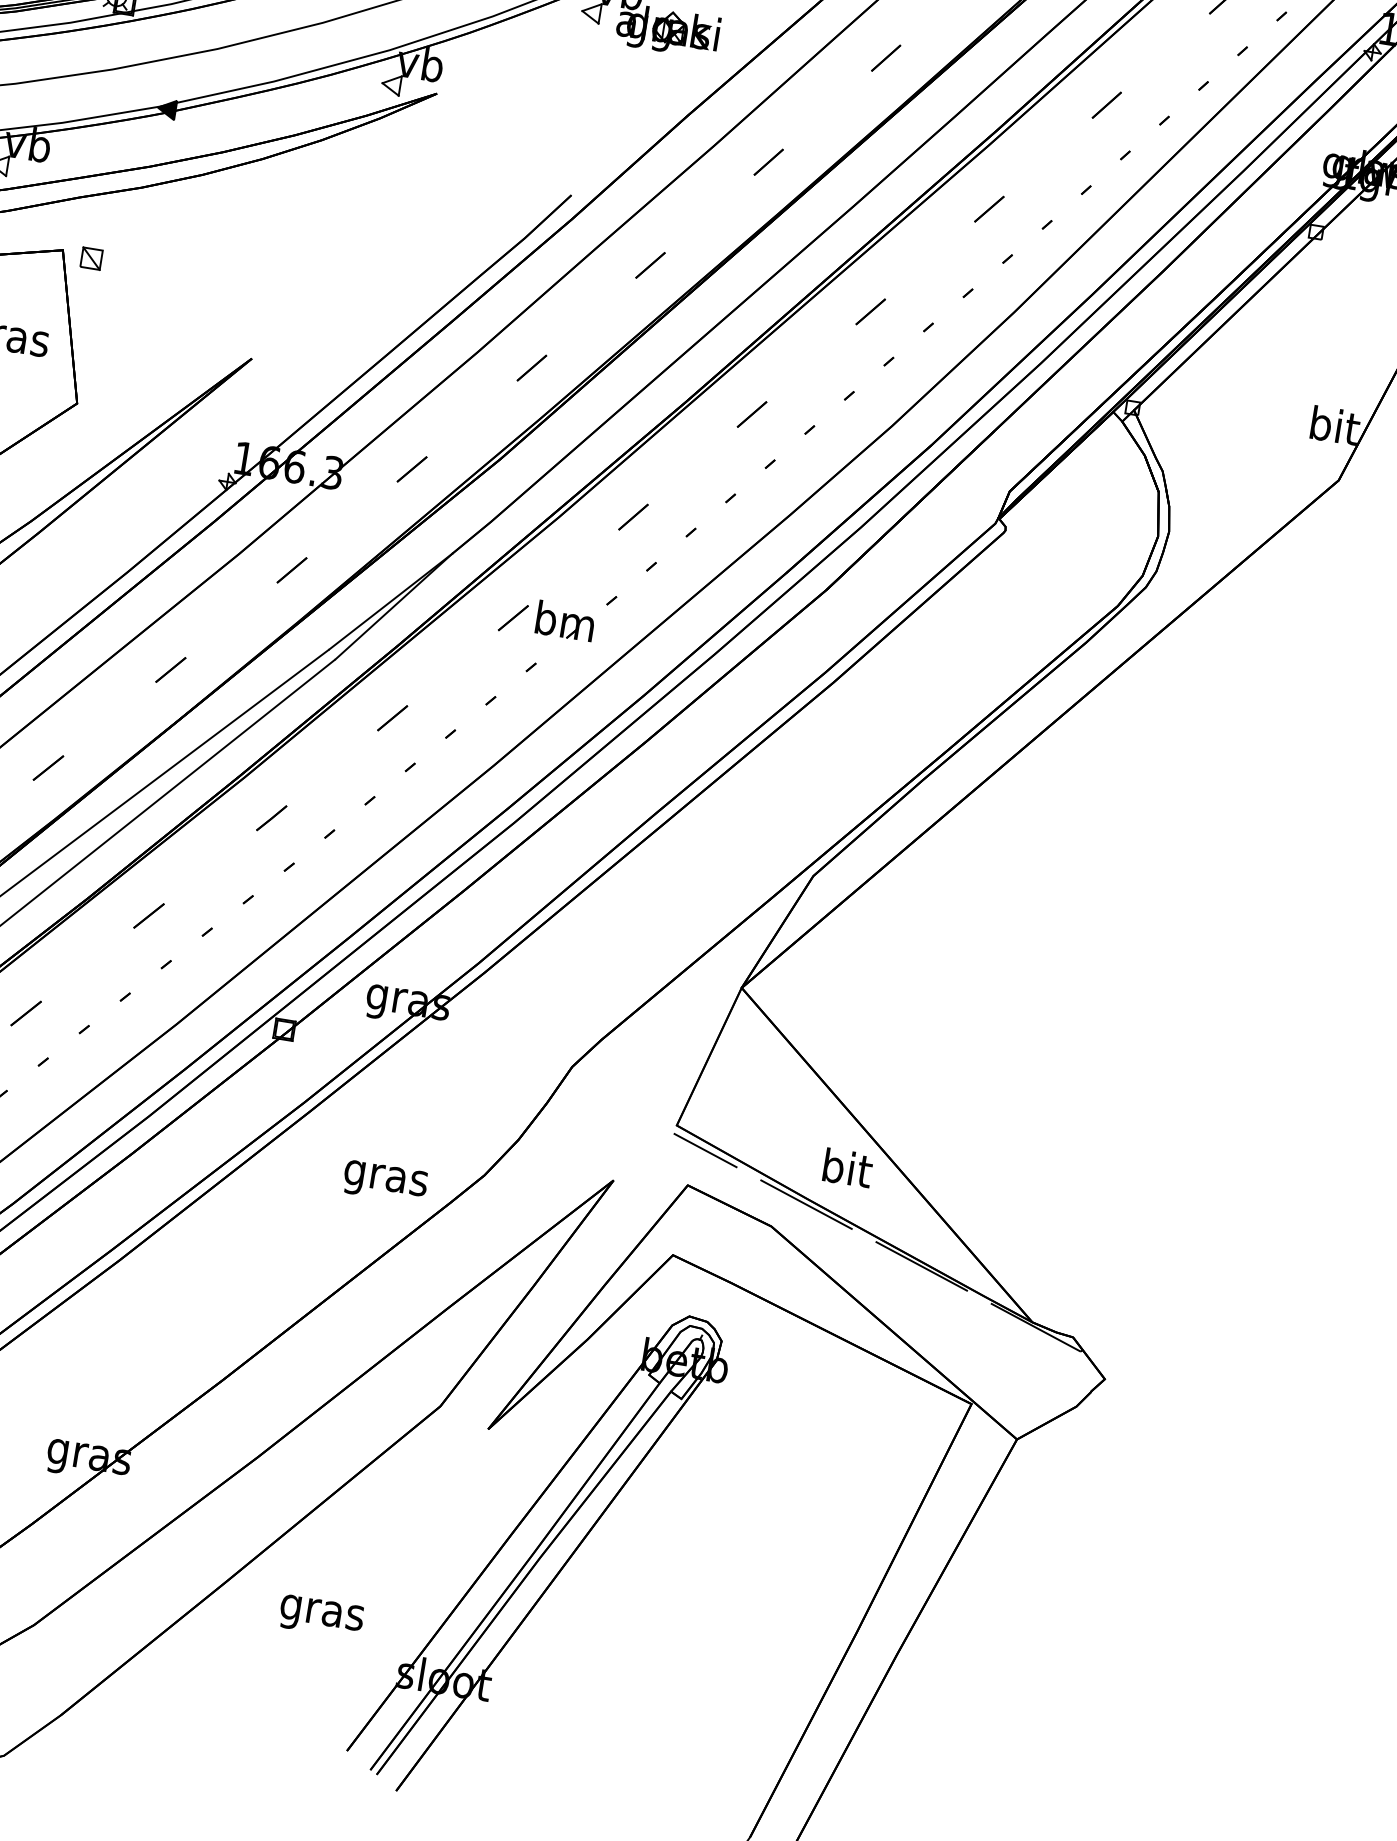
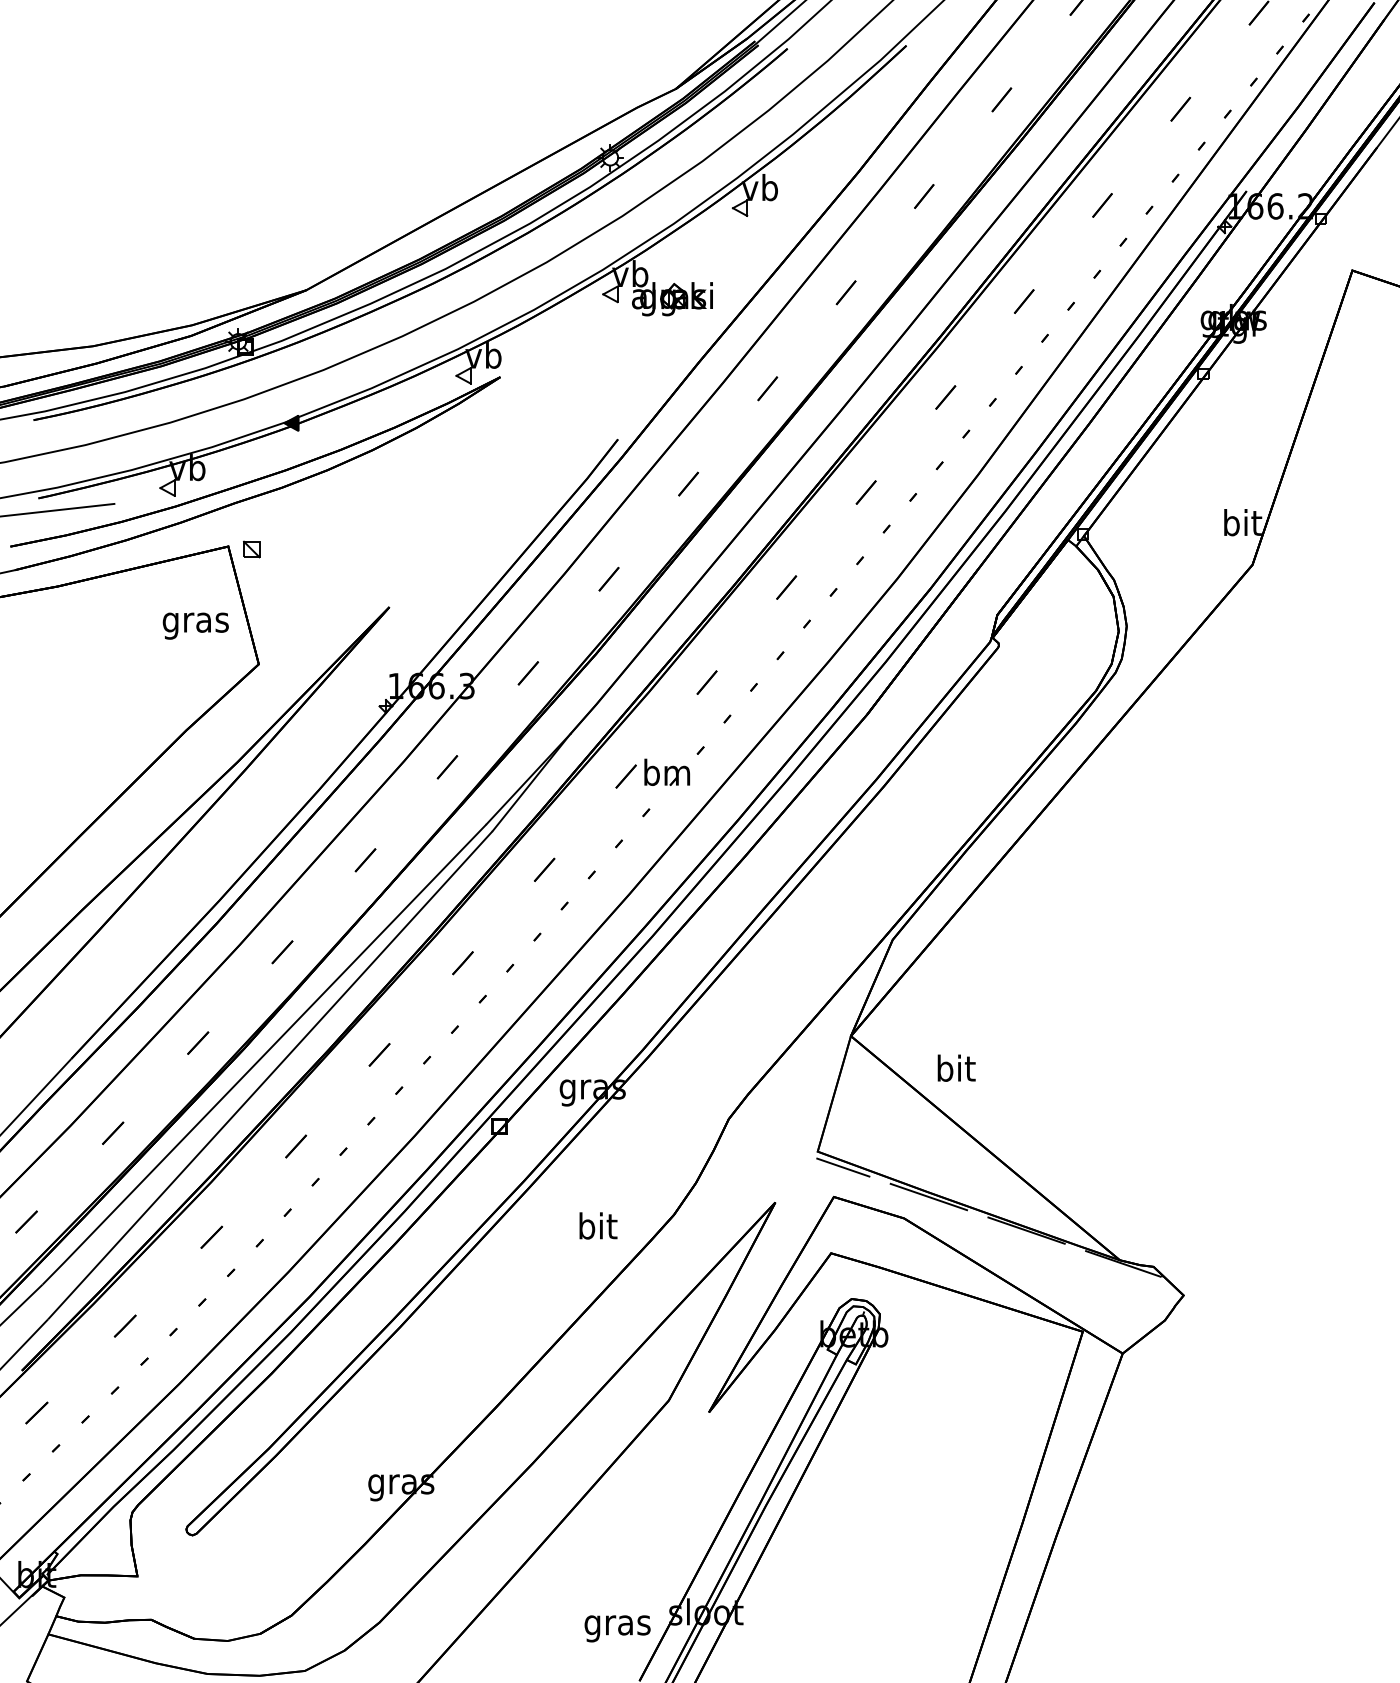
text: (847, 1167) -> (956, 1067), moved
text: (385, 1178) -> (597, 1229), gras -> bit
text: (321, 1616) -> (617, 1628), moved

